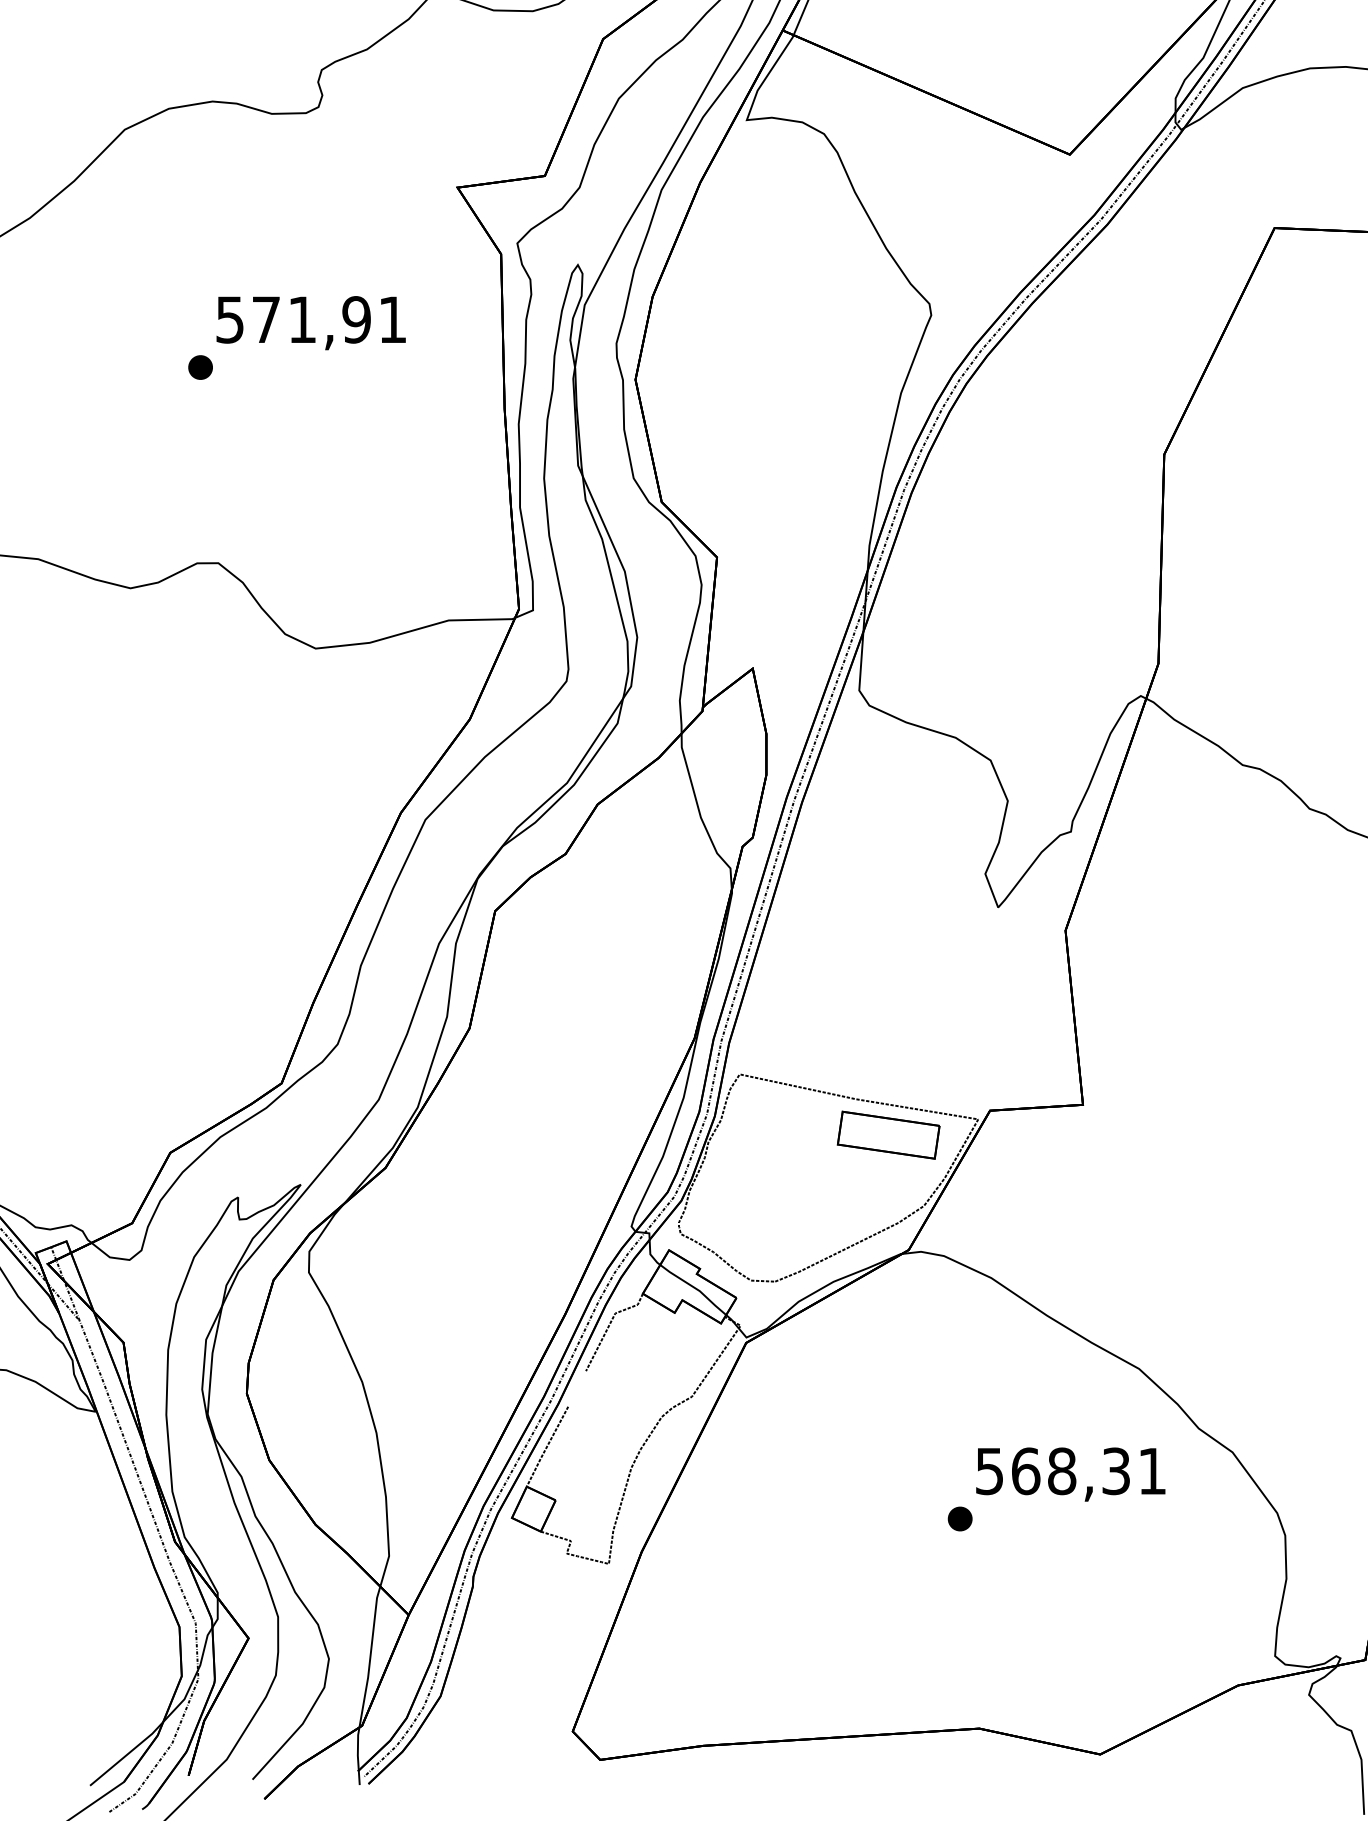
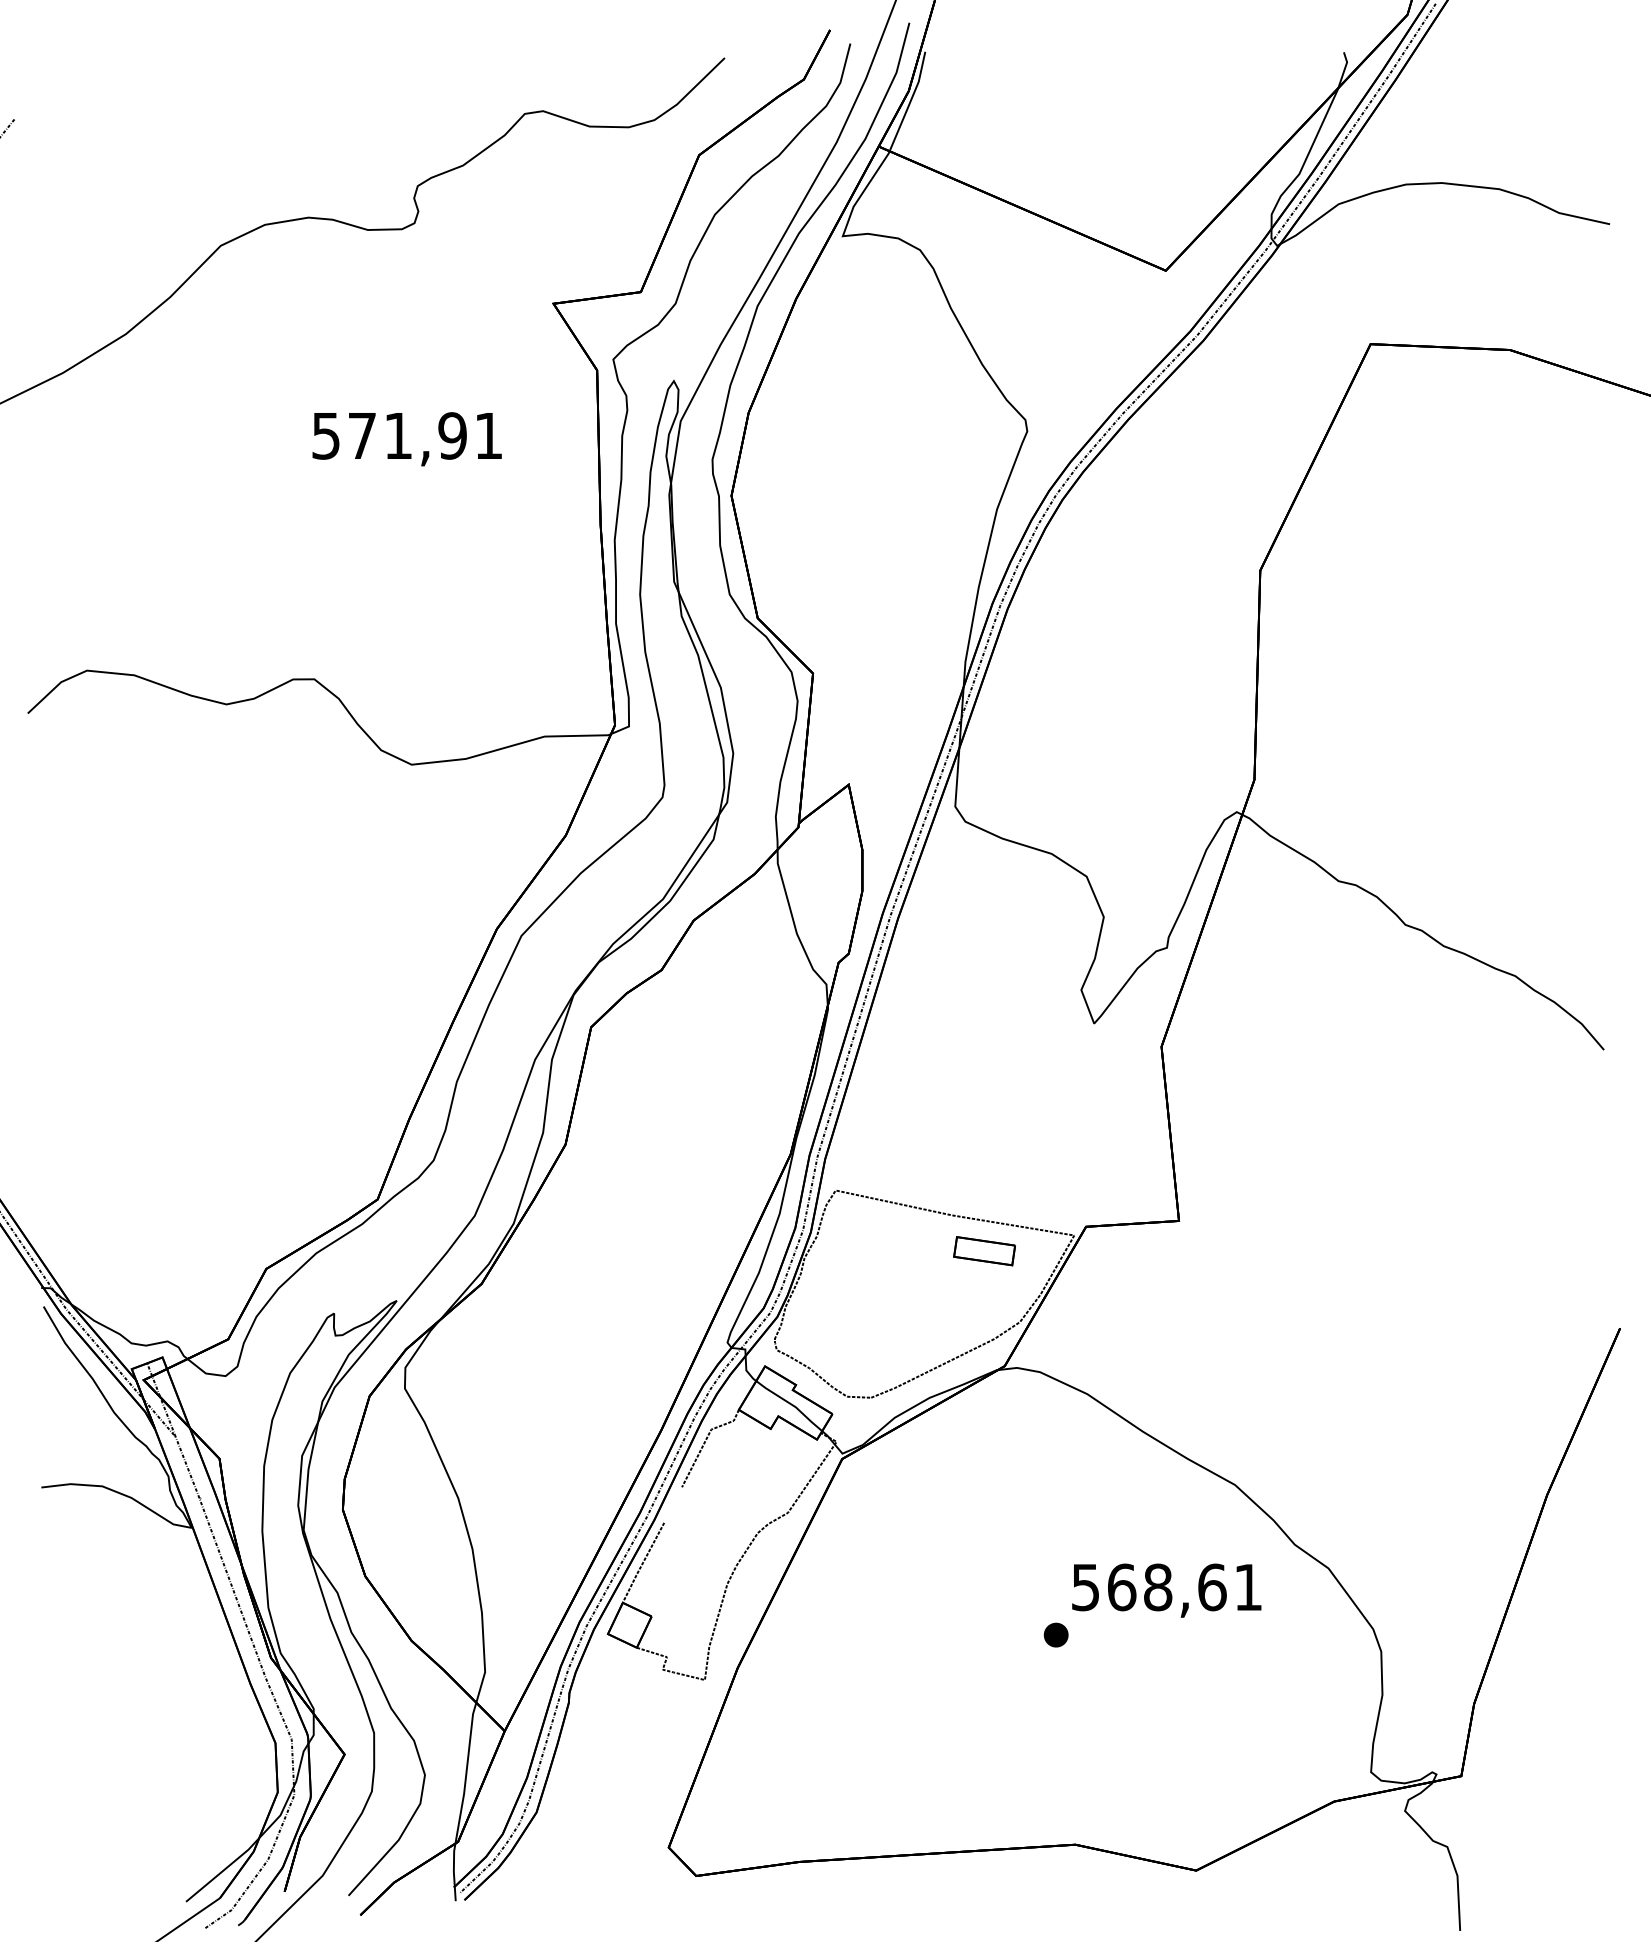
part: (200, 367) -> (296, 483), removed
part: (888, 1134) -> (984, 1250), size x0.6
text: (1116, 1471) -> (1212, 1587), 568,31 -> 568,61

